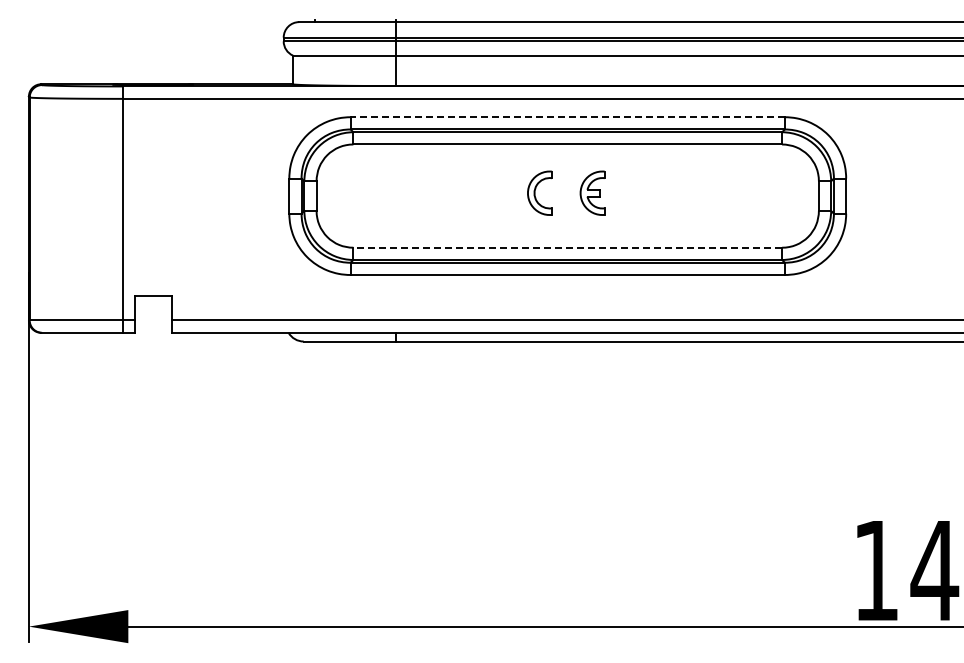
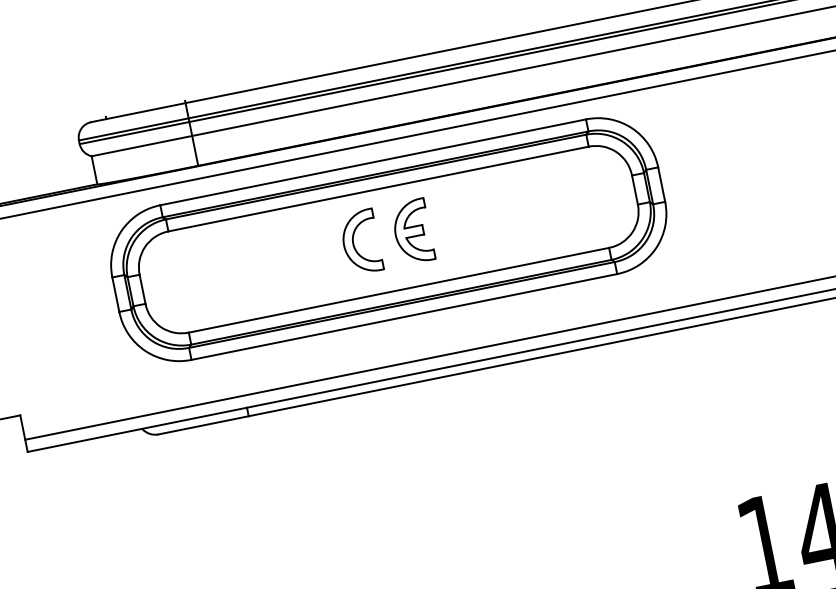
line: (567, 117) -> (372, 162), dashed -> solid
part: (539, 193) -> (360, 242), size x1.43
part: (592, 193) -> (412, 232), size x1.43
line: (567, 247) -> (398, 290), dashed -> solid

